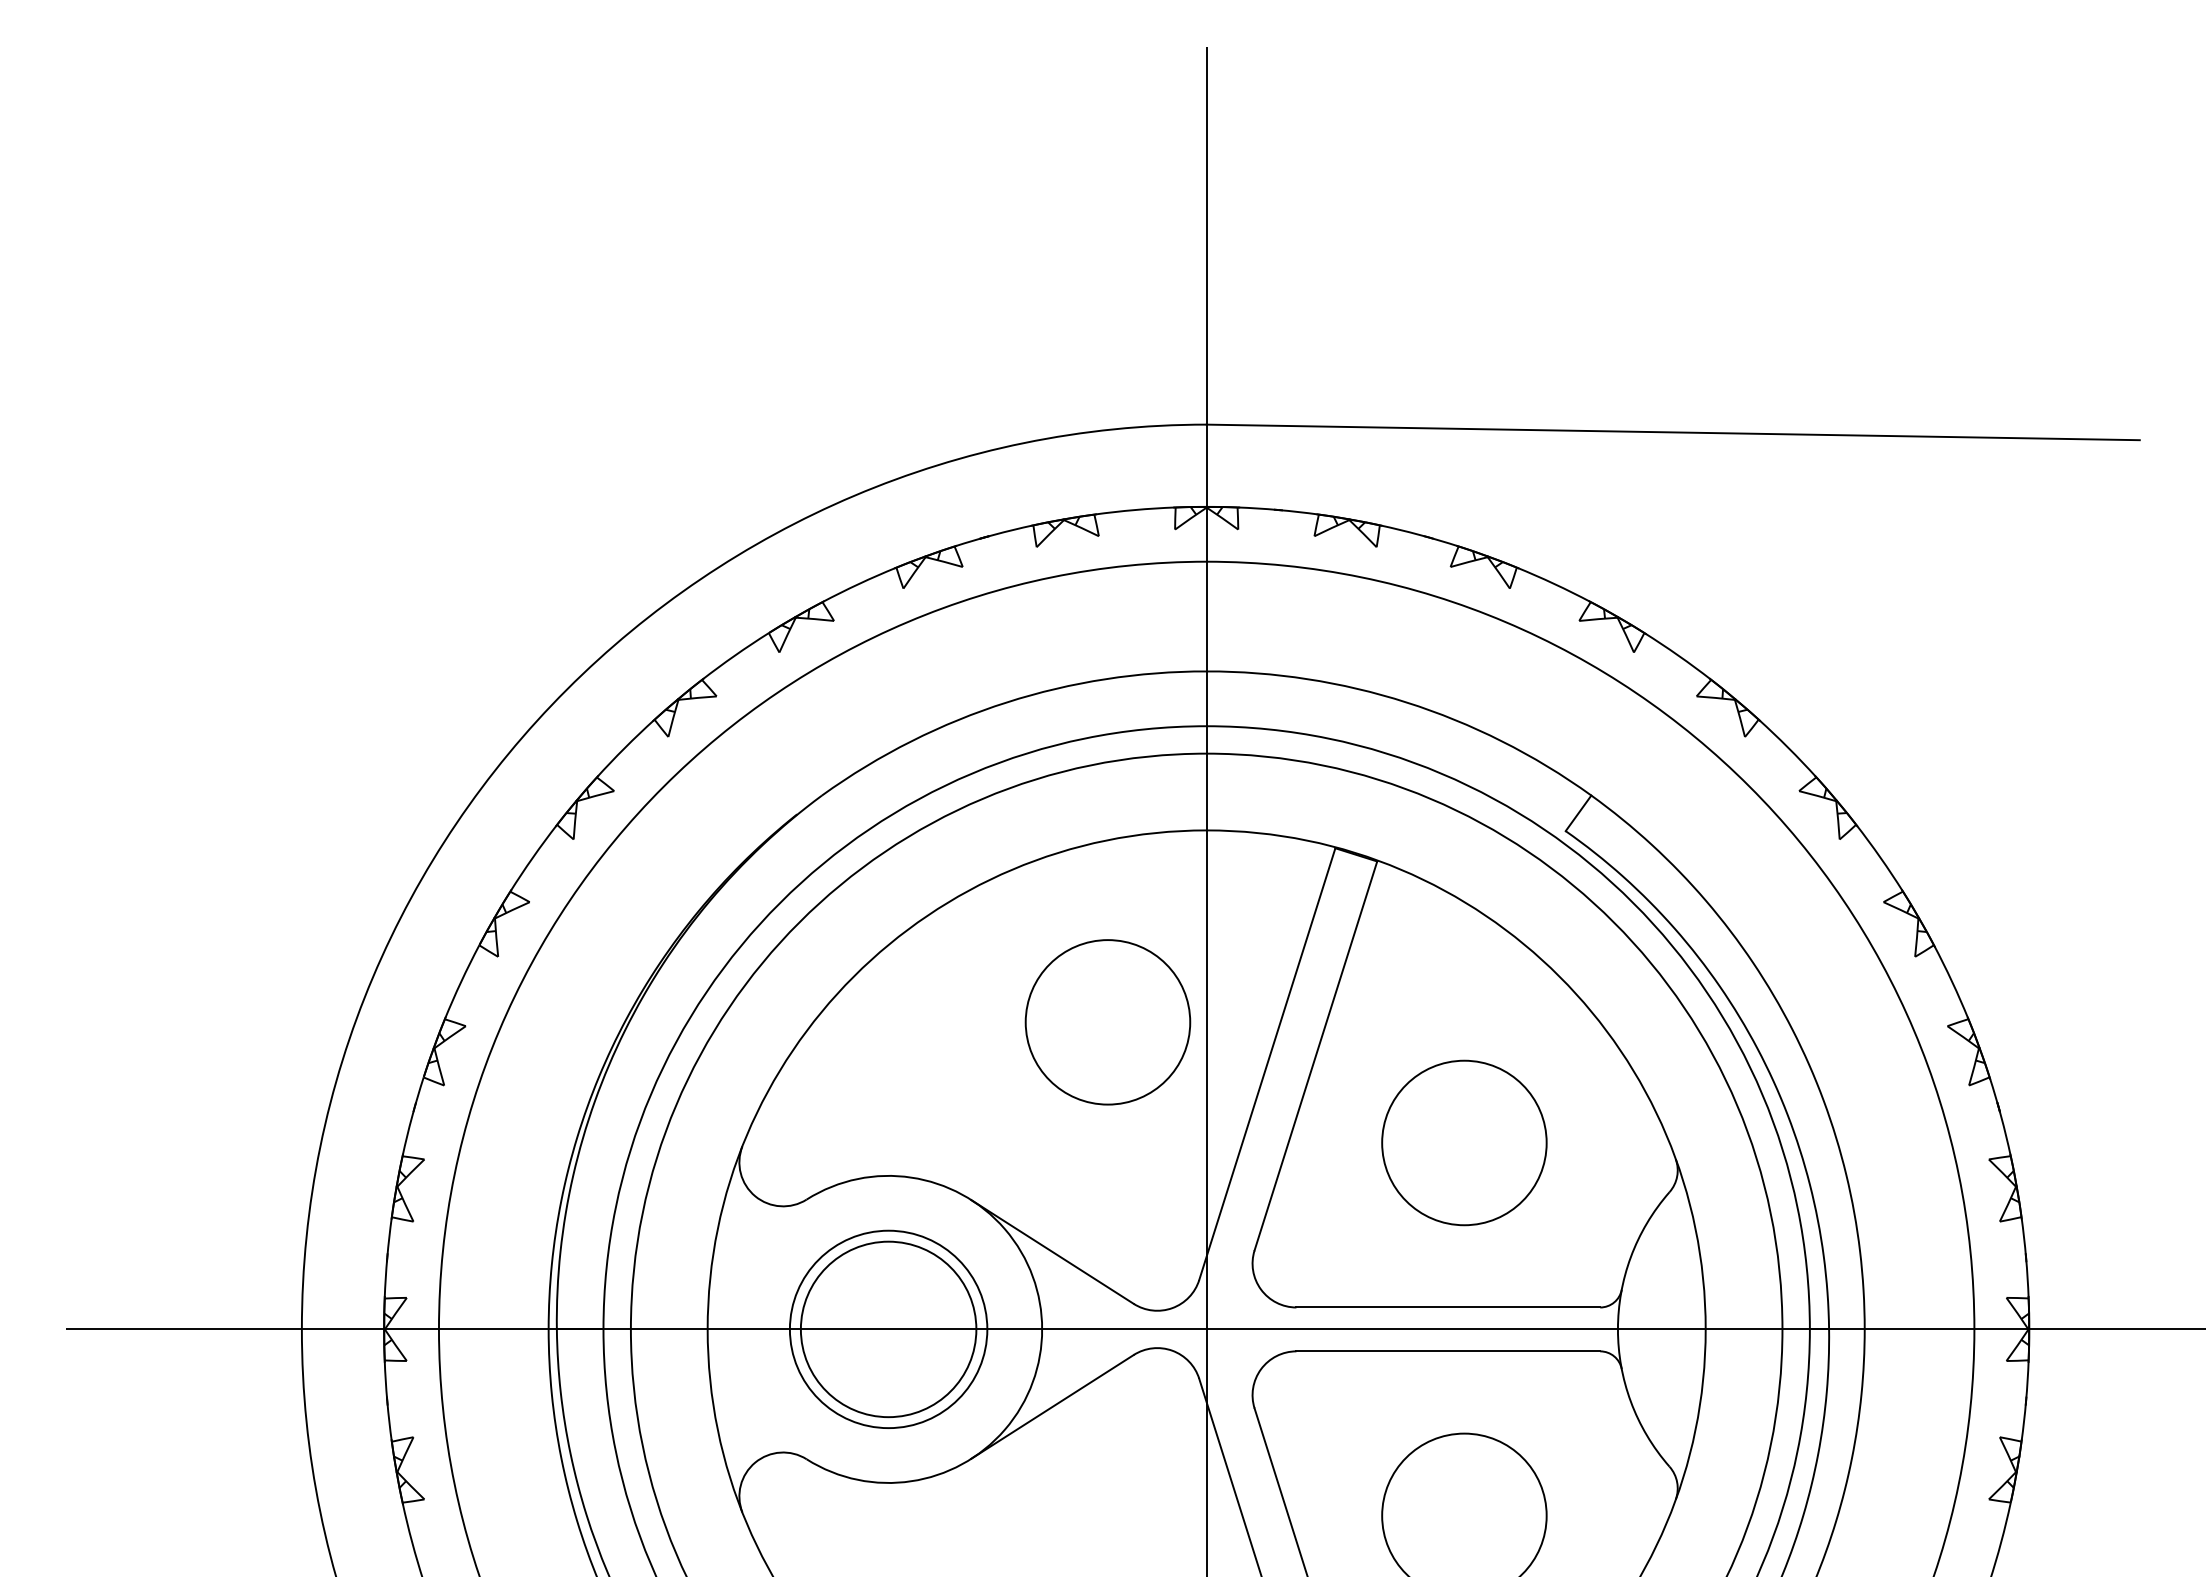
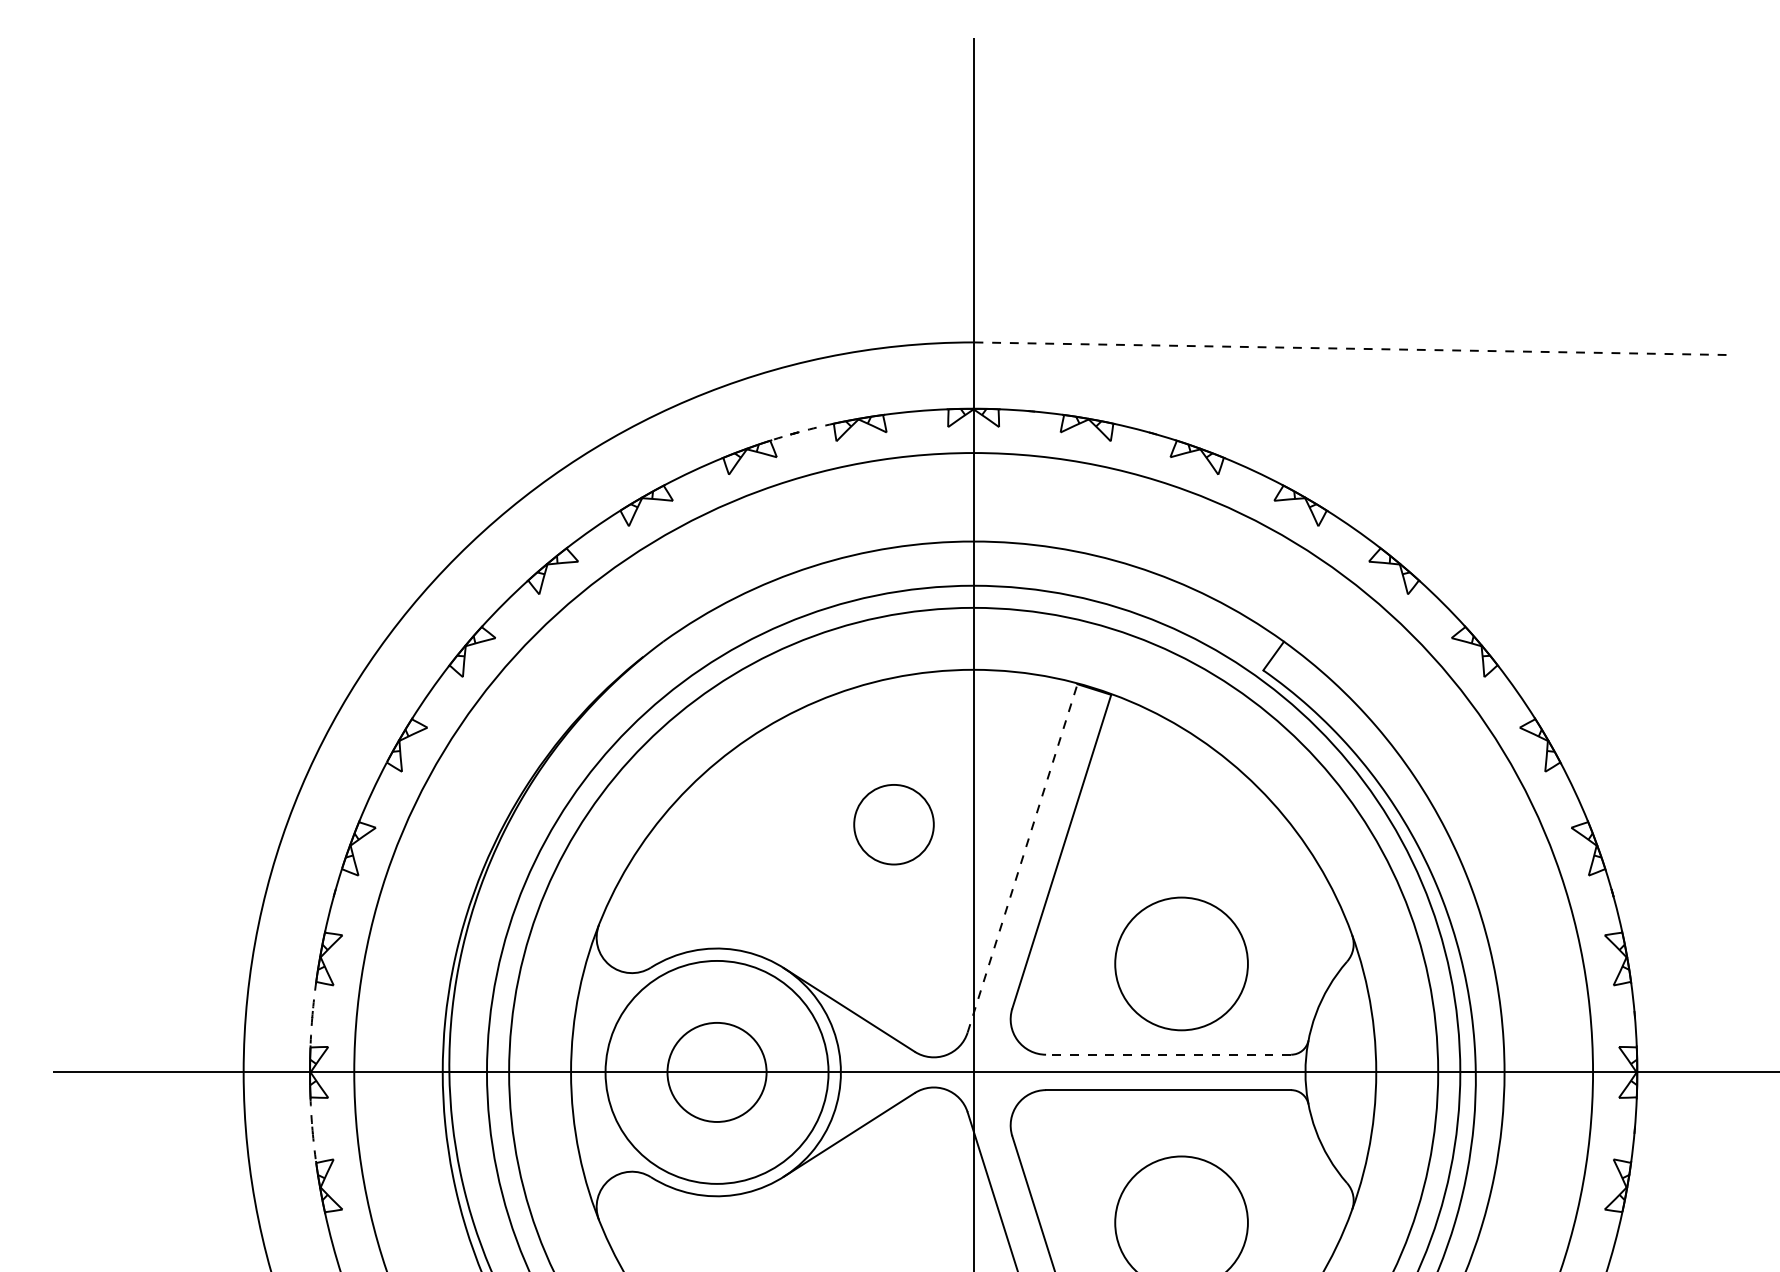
line: (1673, 432) -> (1350, 348), solid -> dashed
arc: (993, 534) -> (801, 431), solid -> dashed
circle: (1107, 1022) -> (893, 824), size x0.6
line: (1267, 1063) -> (1022, 857), solid -> dashed
circle: (1464, 1142) -> (1181, 963), moved
arc: (387, 1257) -> (312, 1014), solid -> dashed
line: (1448, 1307) -> (1168, 1054), solid -> dashed
circle: (888, 1329) -> (716, 1072), size x0.7
circle: (888, 1329) -> (716, 1072), size x1.4
arc: (387, 1401) -> (312, 1130), solid -> dashed

